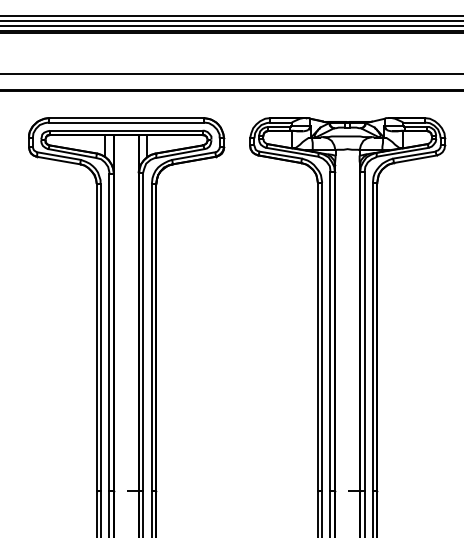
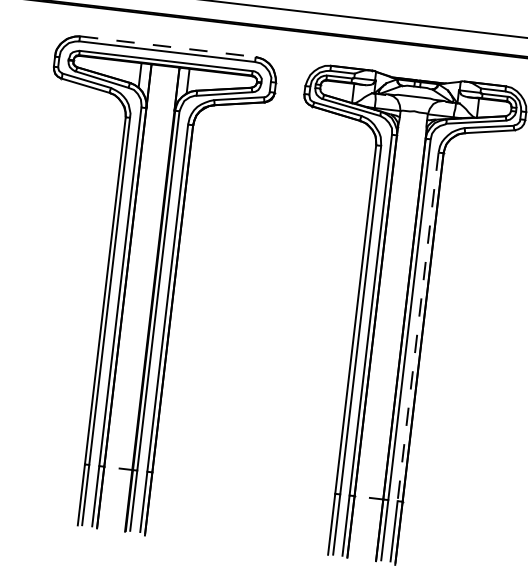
line: (126, 118) -> (168, 47), solid -> dashed
line: (372, 336) -> (417, 326), solid -> dashed

